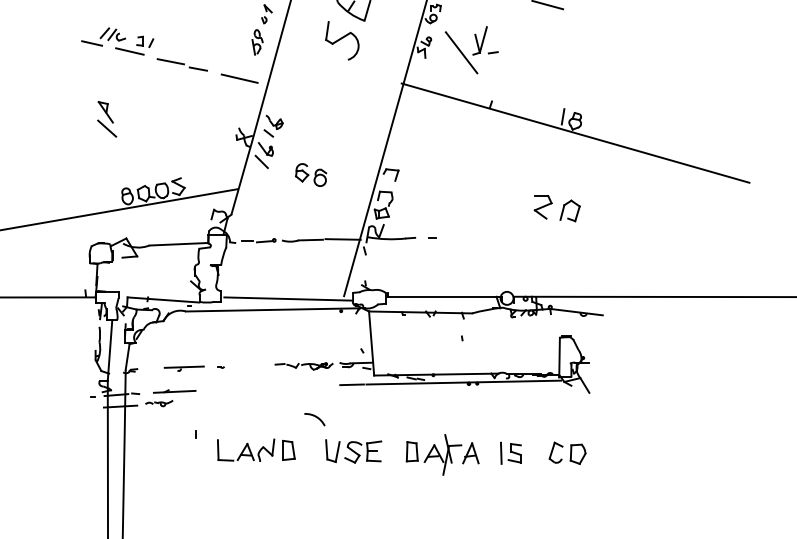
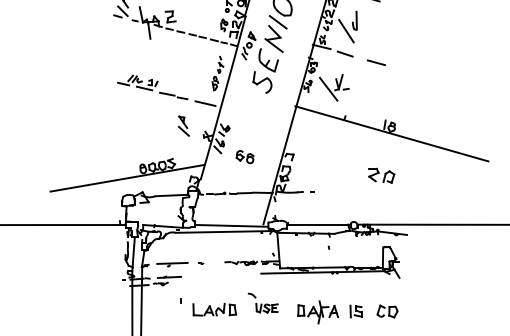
part: (106, 118) -> (183, 125), moved
part: (194, 368) -> (180, 264), size x1.4
part: (342, 437) -> (262, 302), size x0.7

